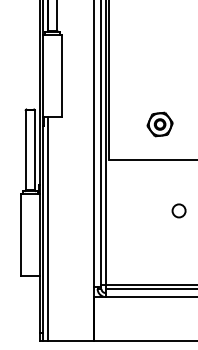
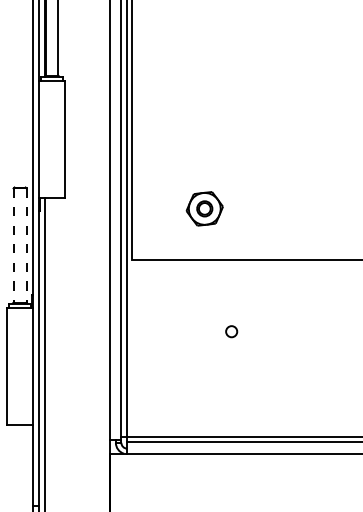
line: (25, 150) -> (13, 246), solid -> dashed
line: (34, 150) -> (26, 246), solid -> dashed
circle: (178, 210) -> (231, 331), size x0.6

